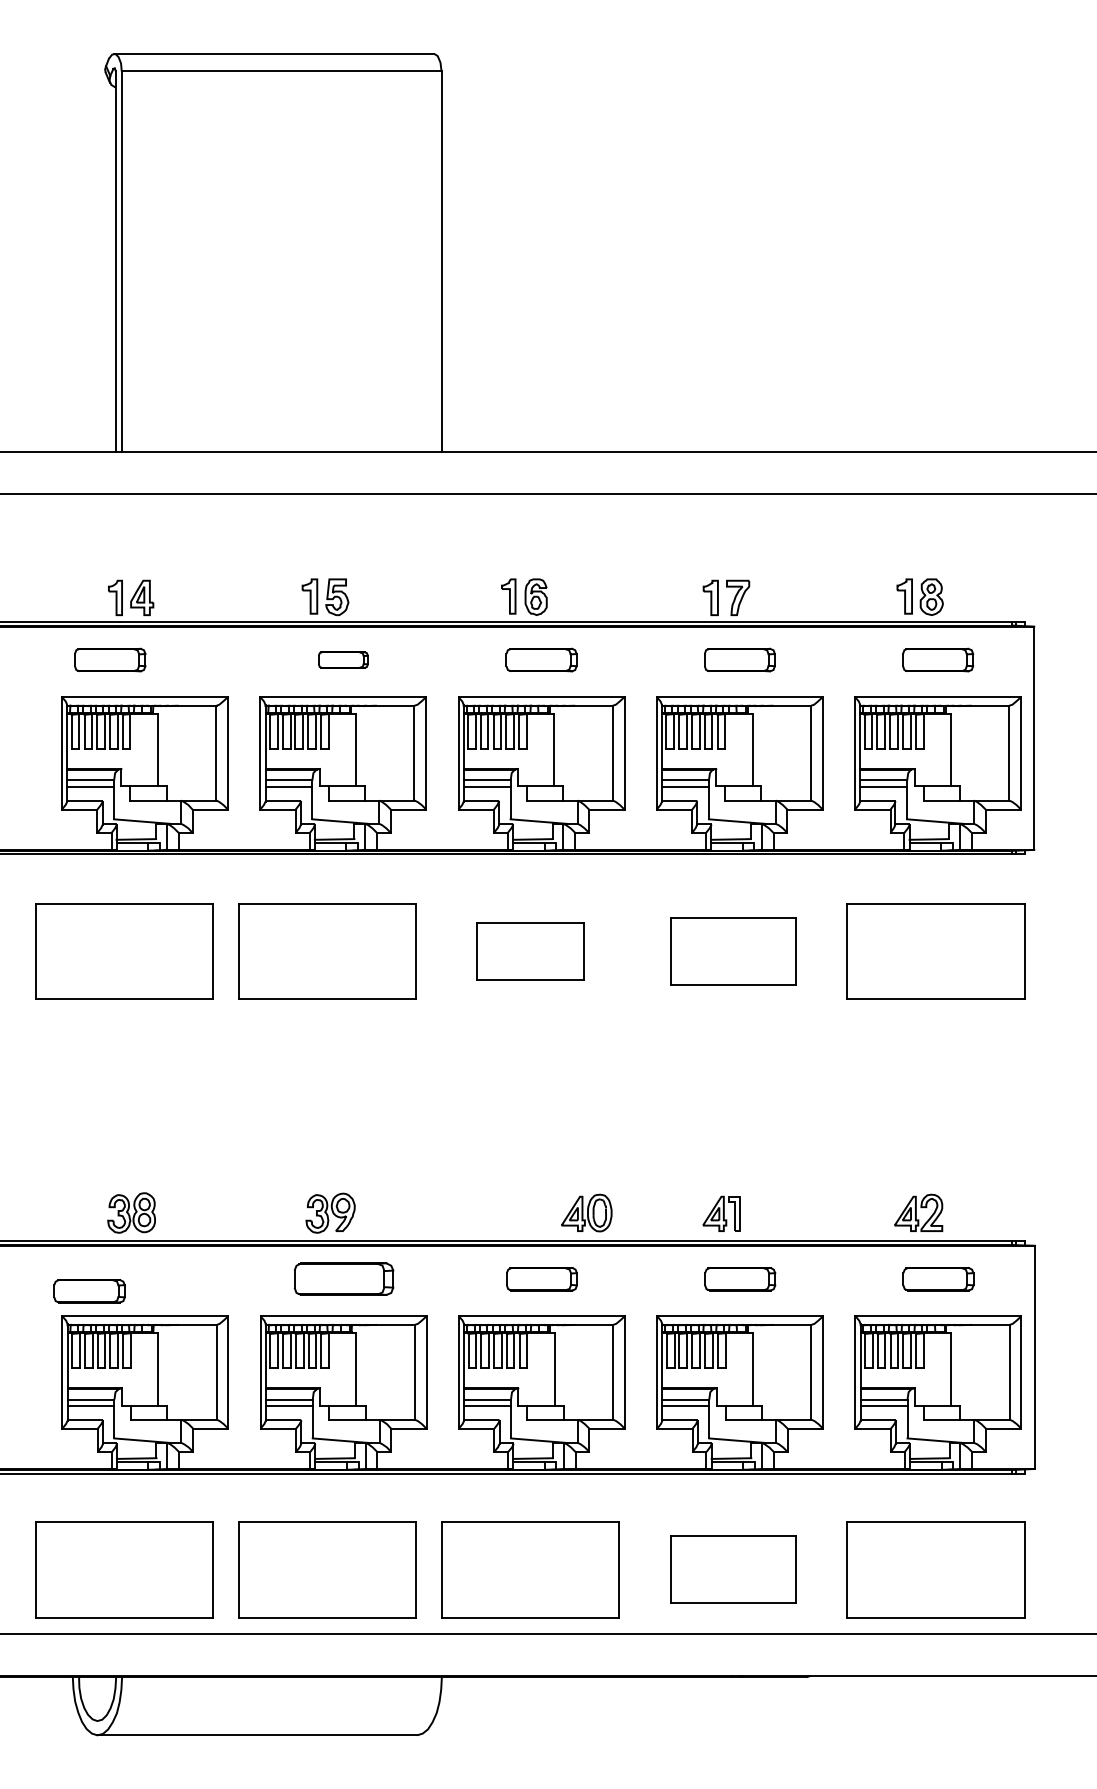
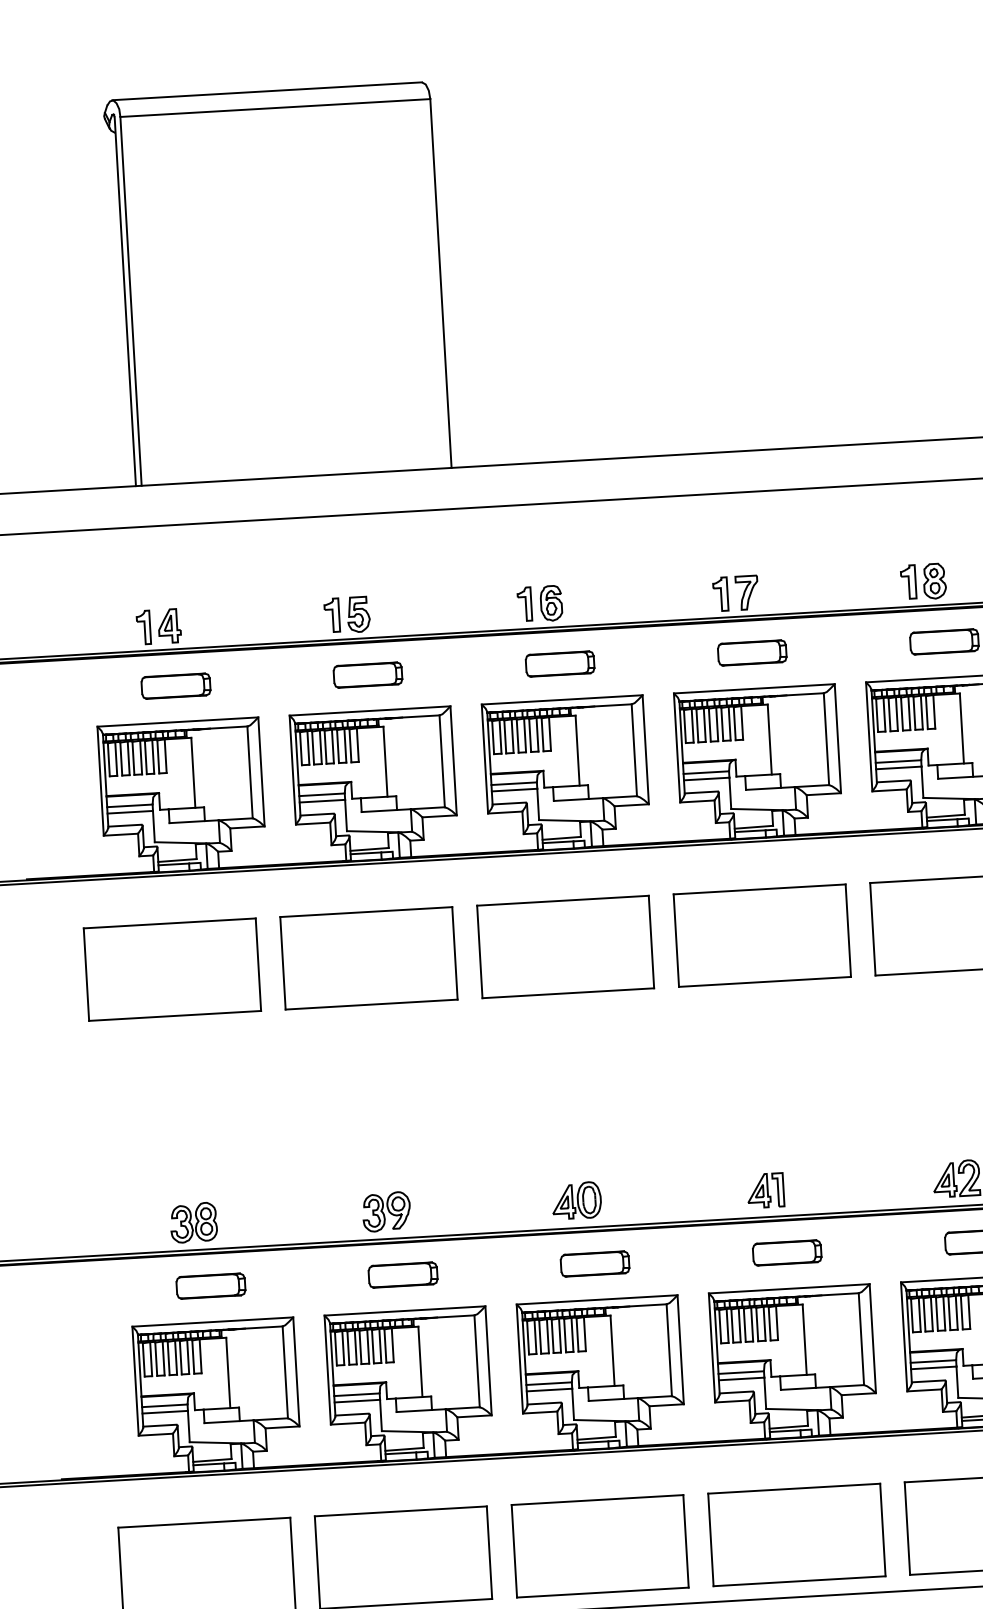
part: (110, 659) -> (176, 685), moved
part: (343, 659) -> (368, 674), size x1.43
part: (530, 951) -> (565, 947), size x1.67
part: (733, 951) -> (762, 935), size x1.43
part: (586, 1212) -> (576, 1200), moved
part: (343, 1279) -> (402, 1275), size x0.71
part: (89, 1291) -> (210, 1286), moved
part: (733, 1569) -> (796, 1534), size x1.43

